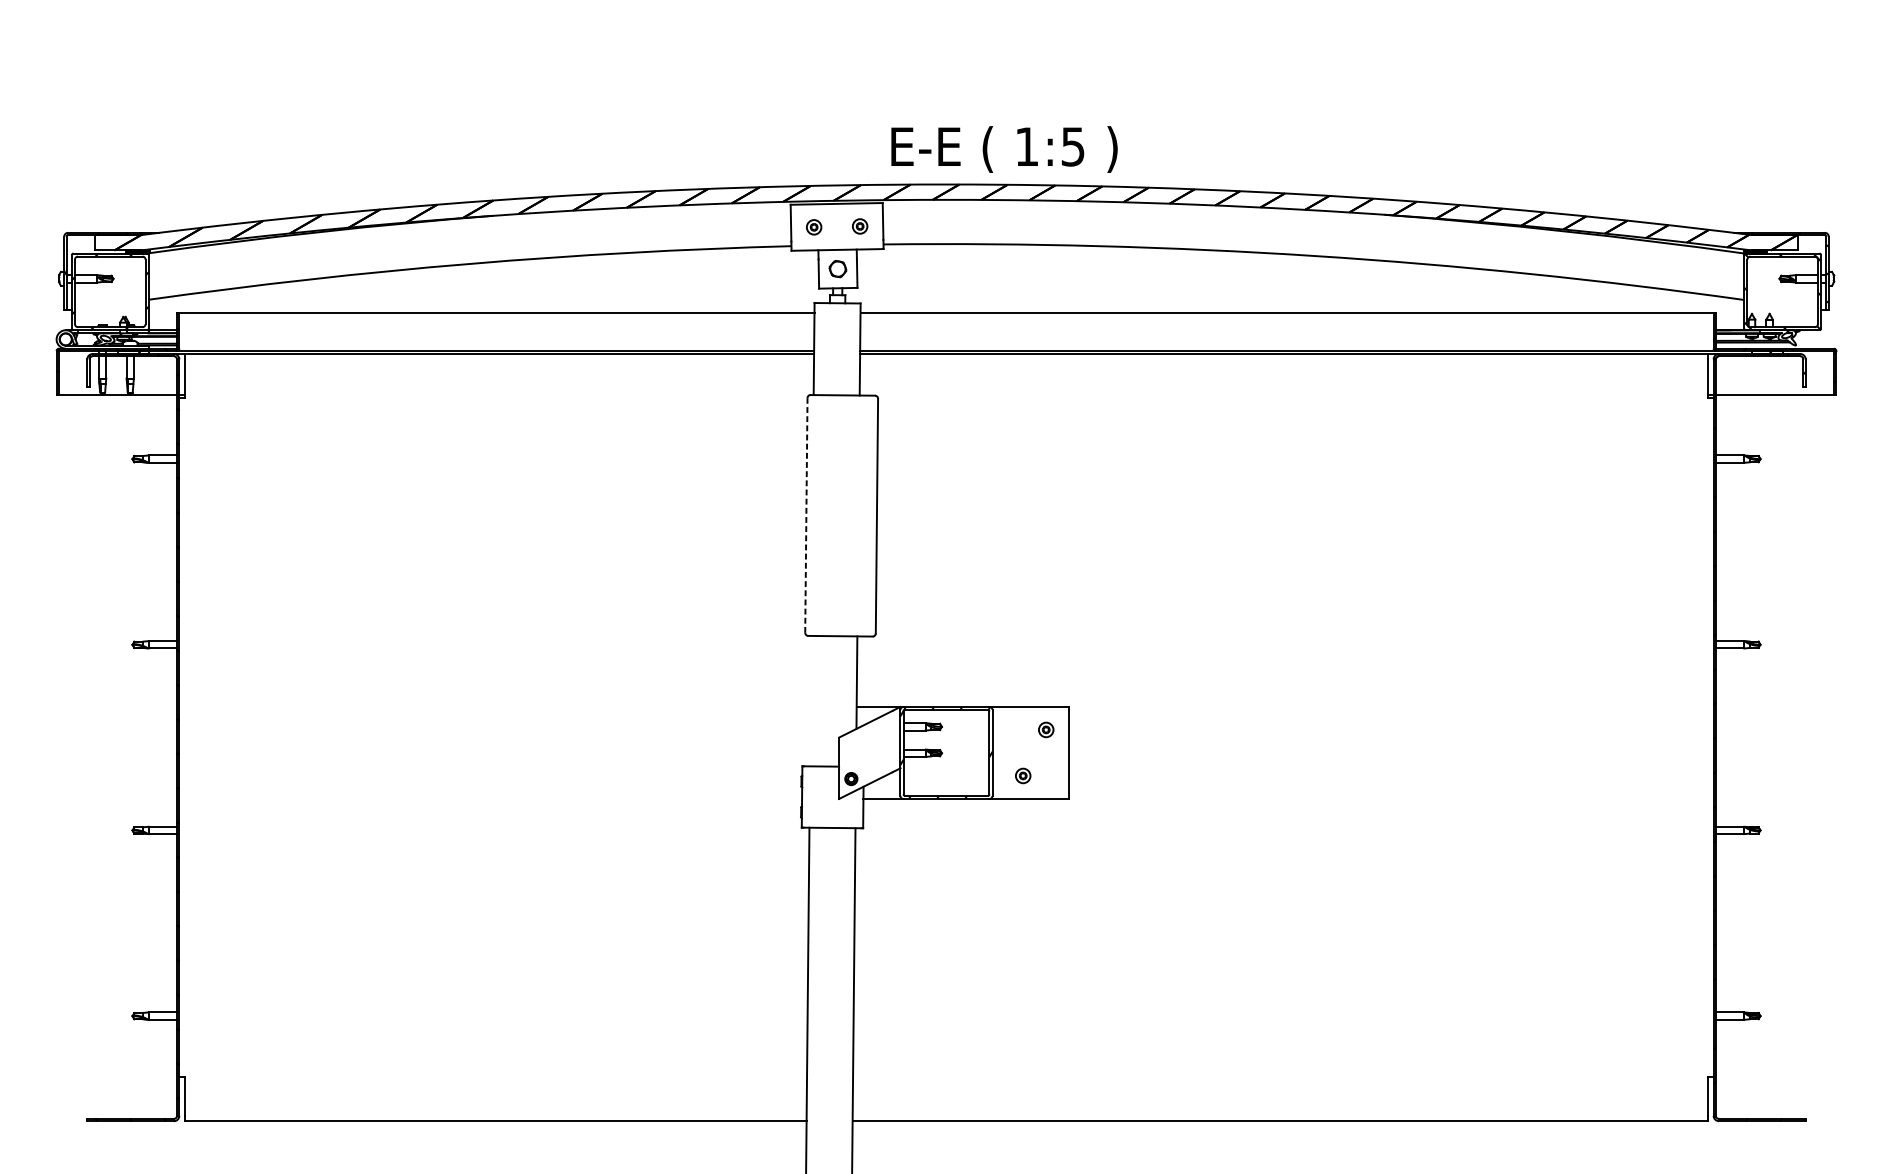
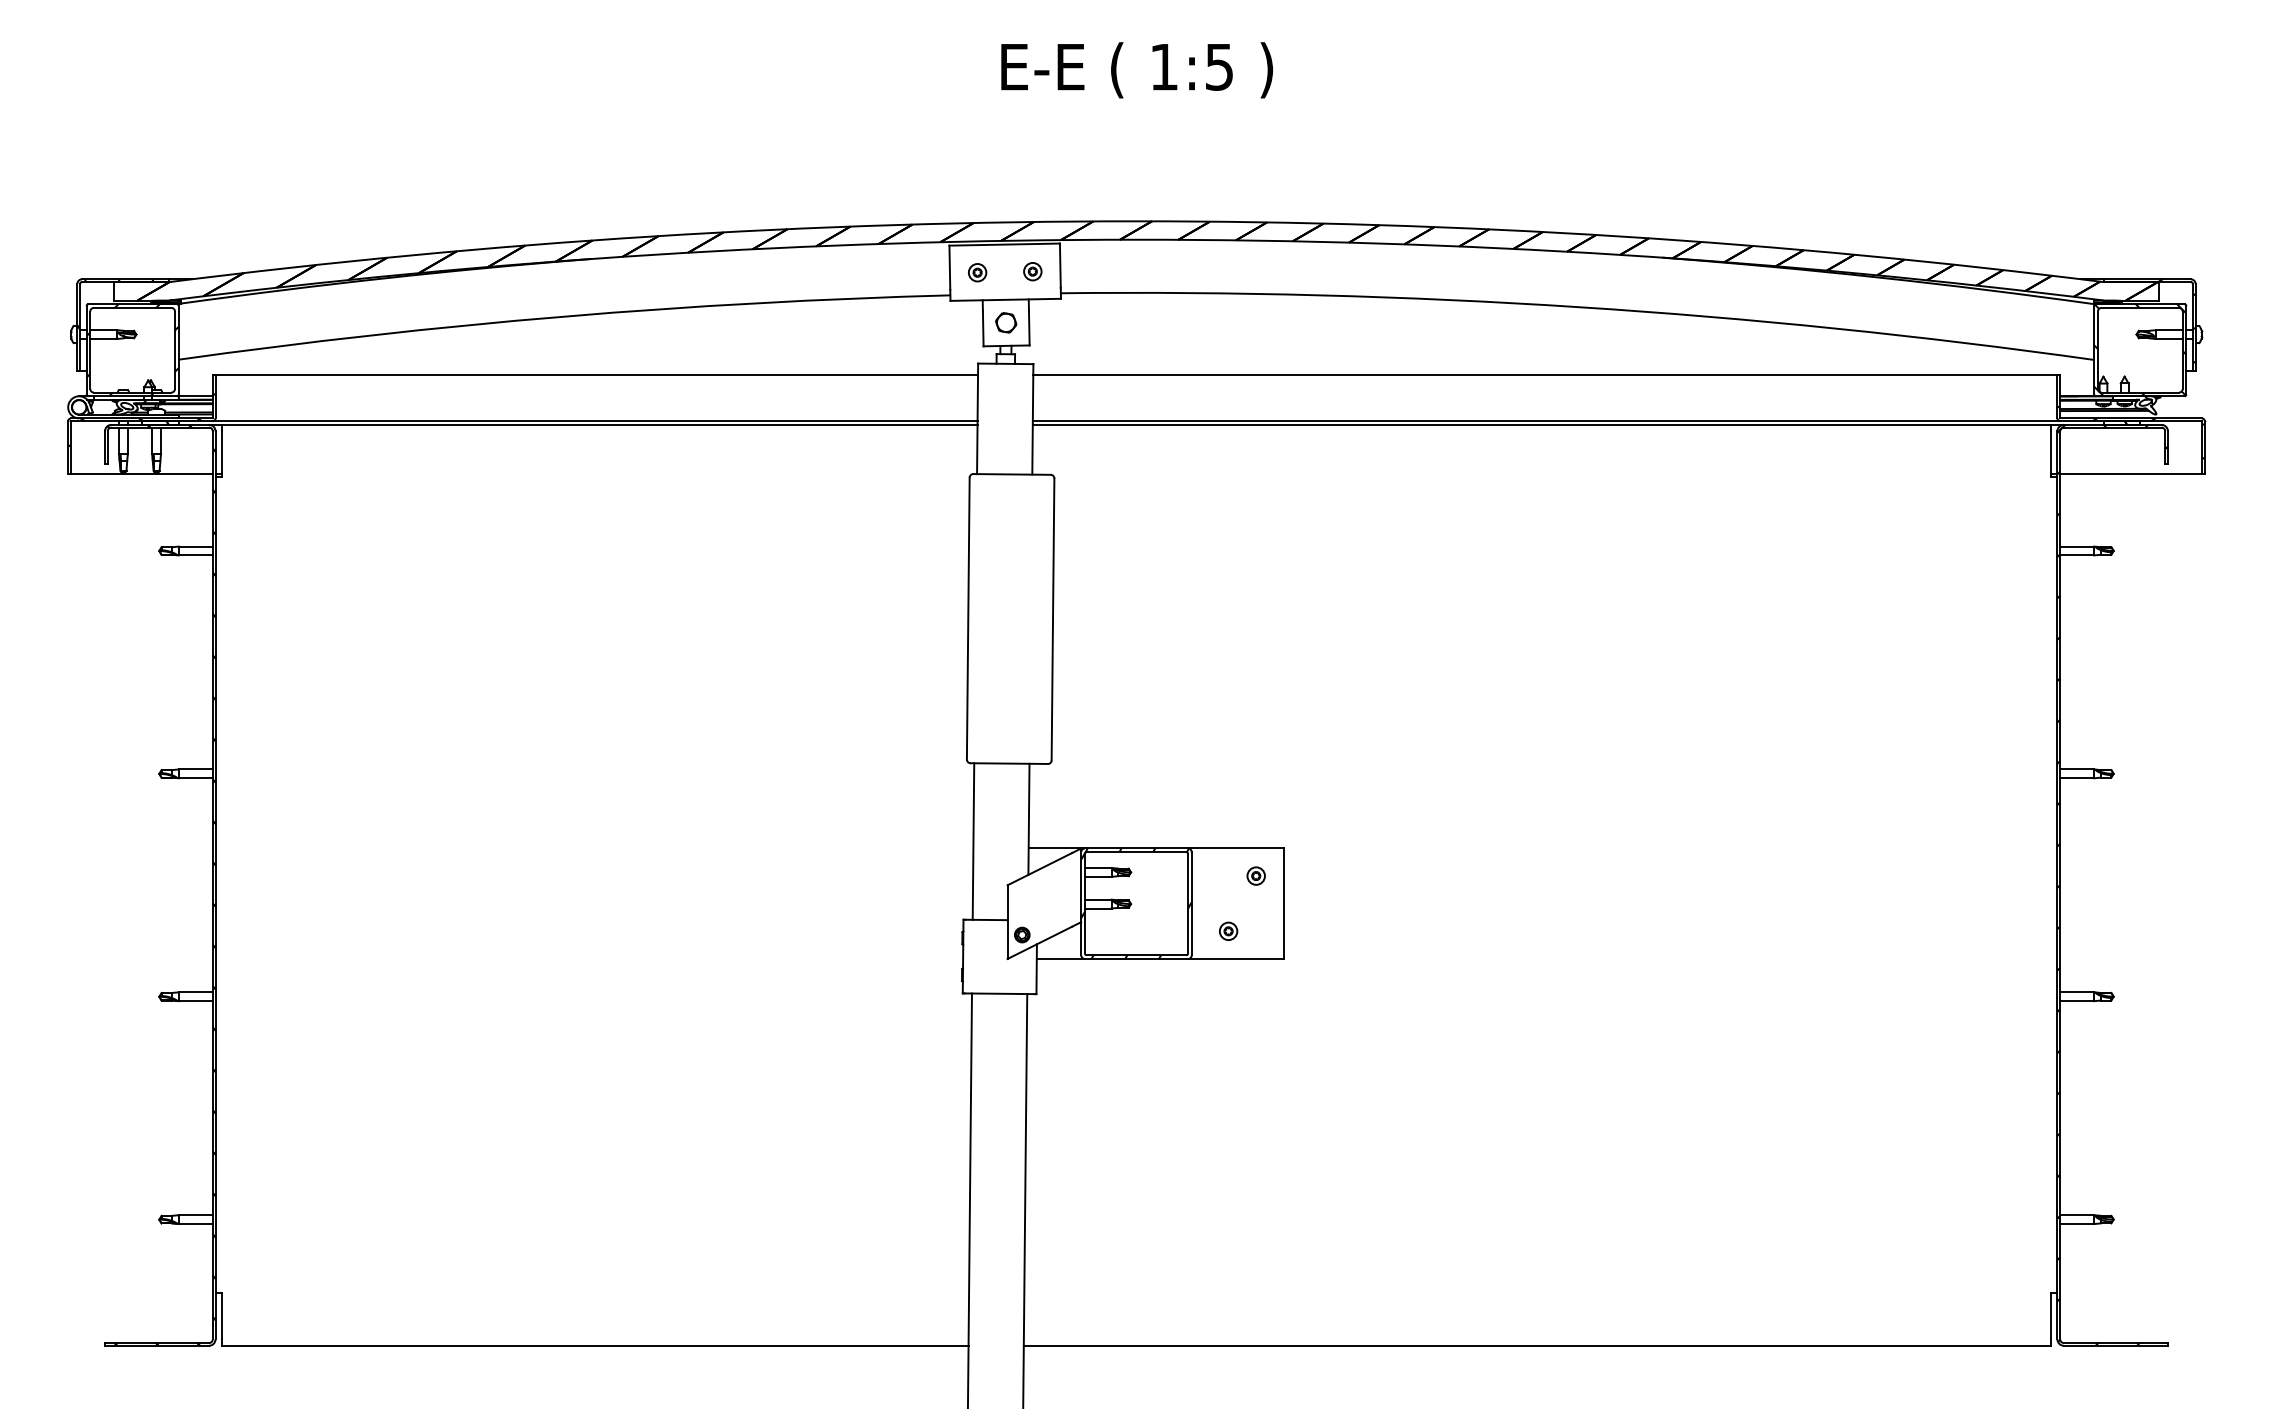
text: (1004, 149) -> (1137, 70), moved
line: (806, 515) -> (968, 618), dashed -> solid
line: (810, 701) -> (973, 841), added

